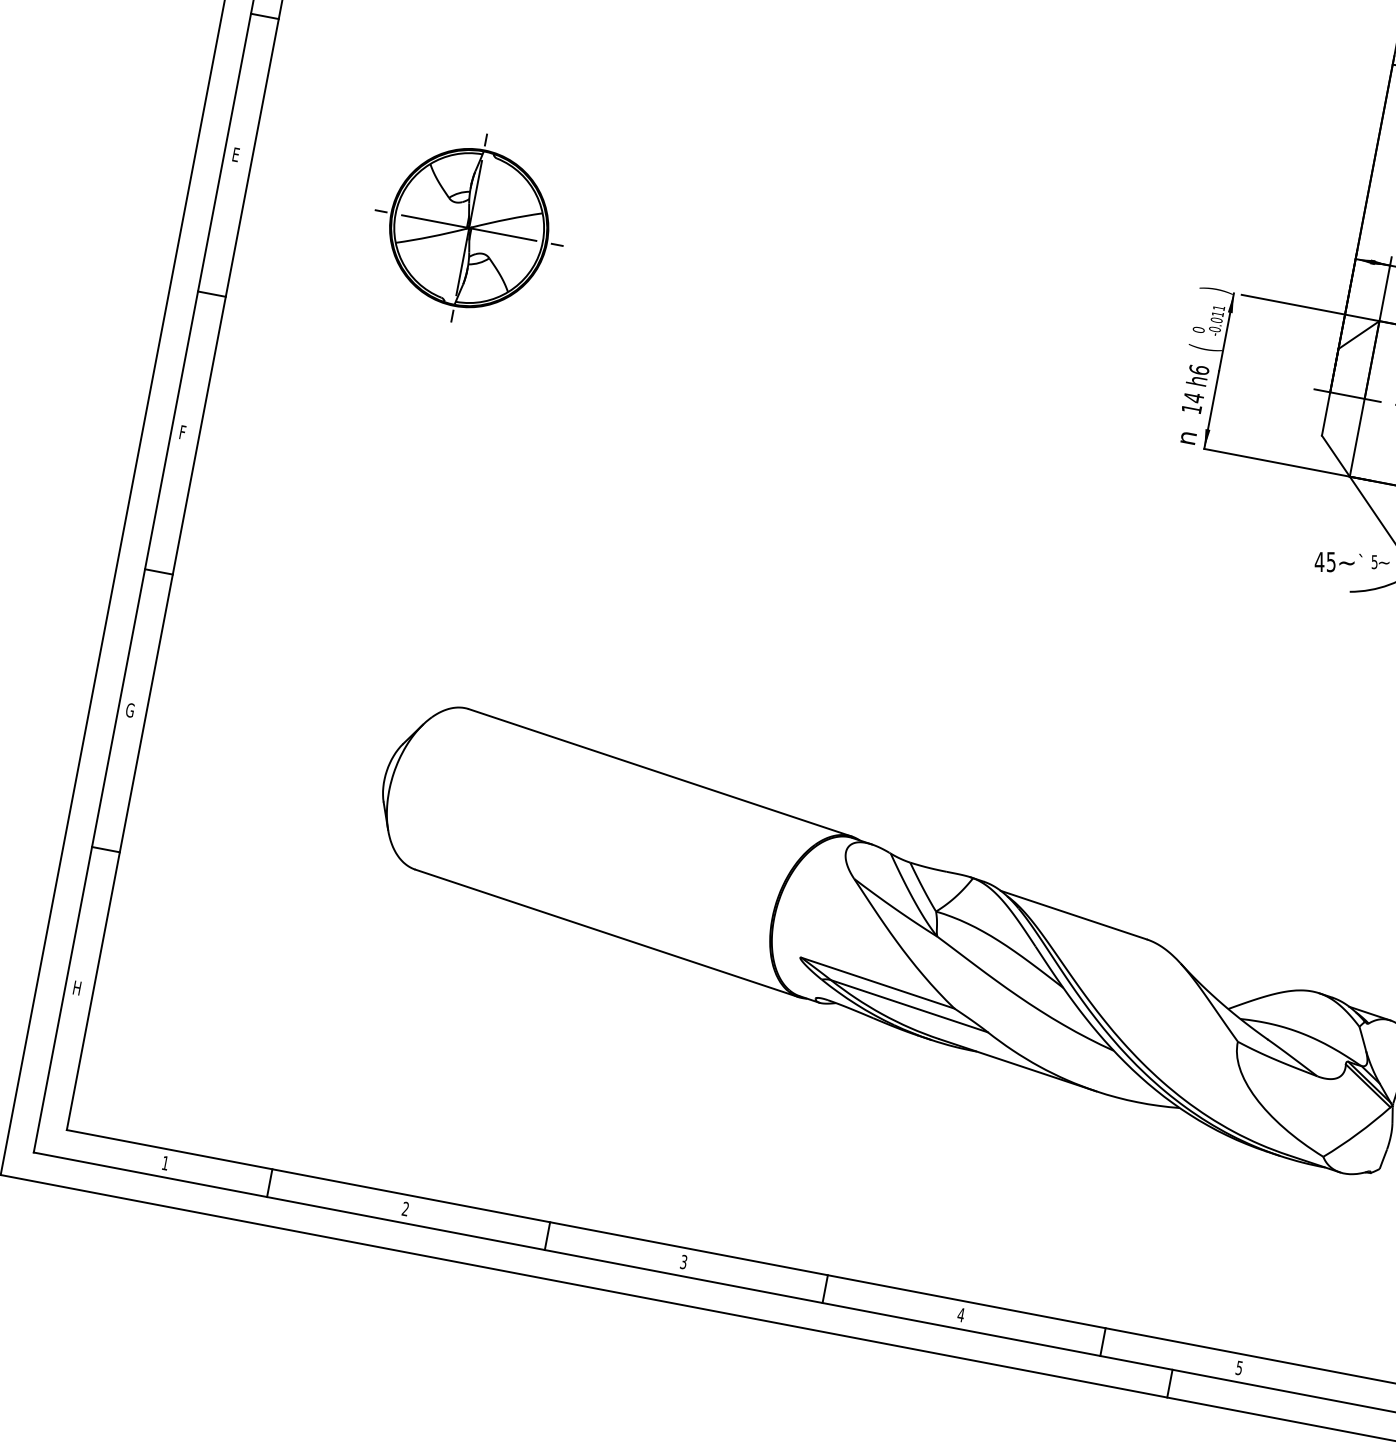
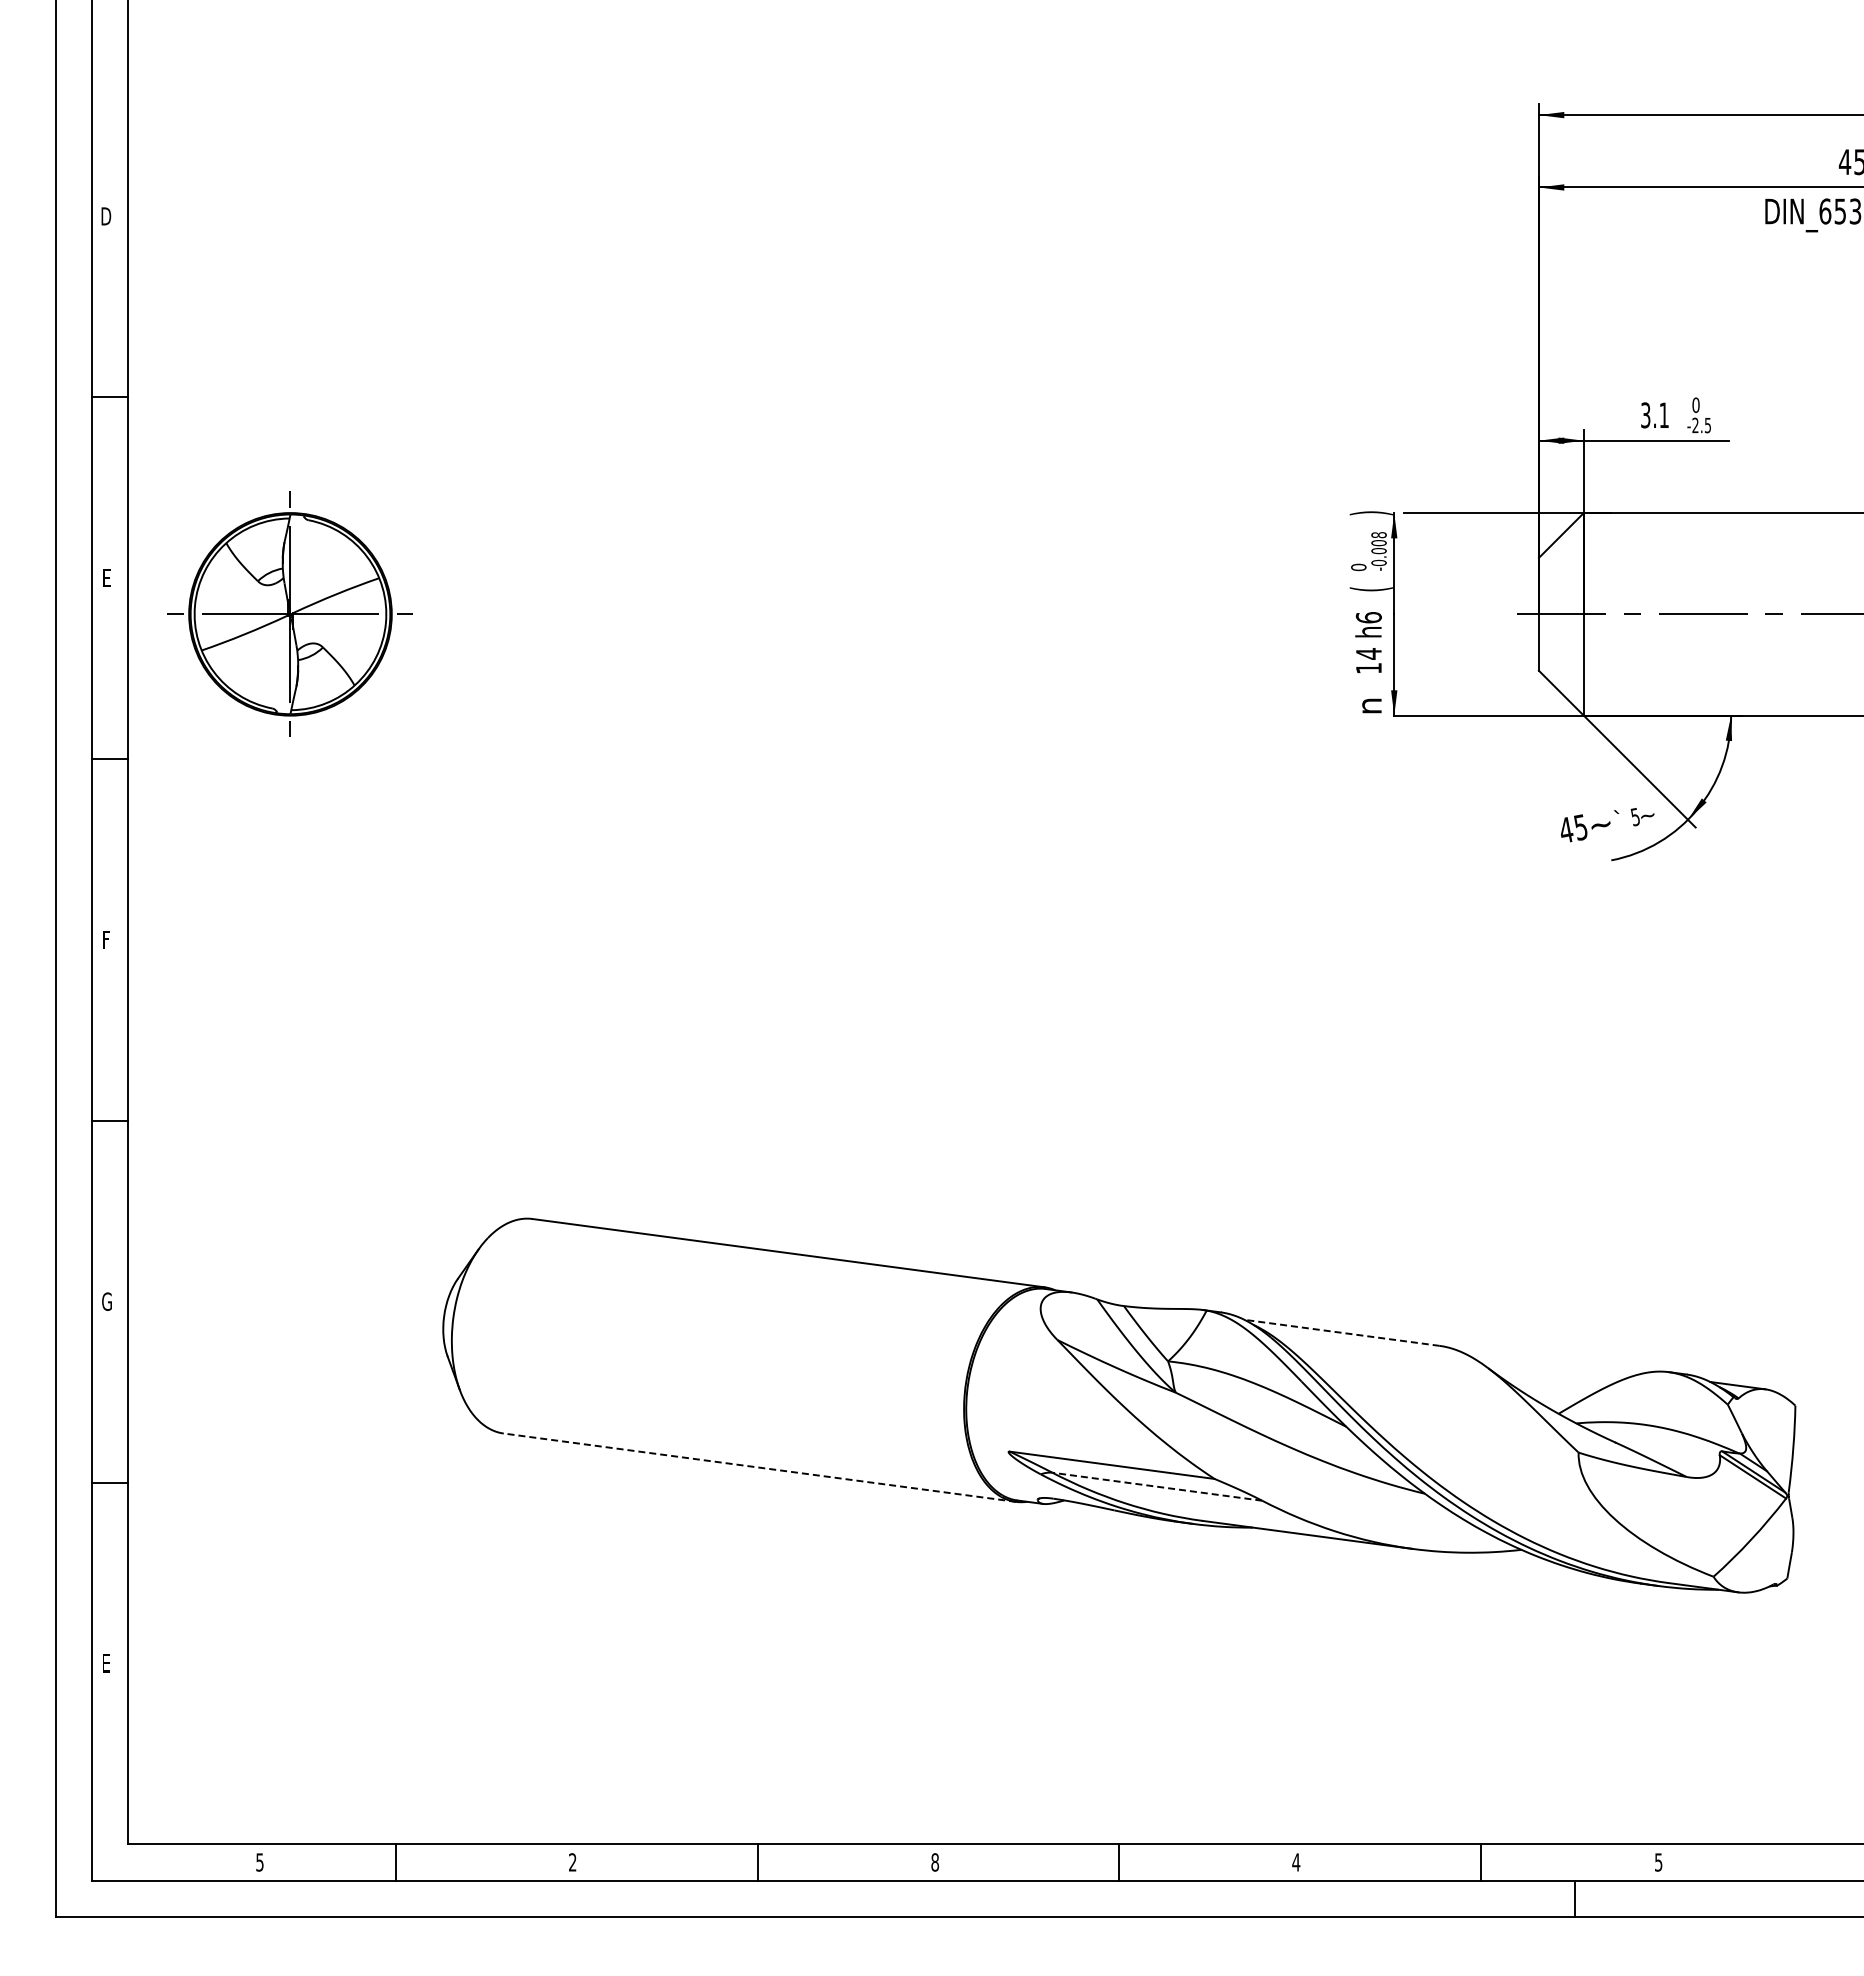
part: (468, 227) -> (289, 613), moved
text: (1217, 311) -> (1378, 539), -0.011 -> -0.008
line: (1073, 914) -> (1341, 1332), solid -> dashed
line: (606, 933) -> (759, 1467), solid -> dashed
text: (77, 988) -> (107, 1663), H -> E
line: (909, 1006) -> (1157, 1486), solid -> dashed
text: (165, 1163) -> (259, 1862), 1 -> 5
text: (684, 1262) -> (935, 1862), 3 -> 8

